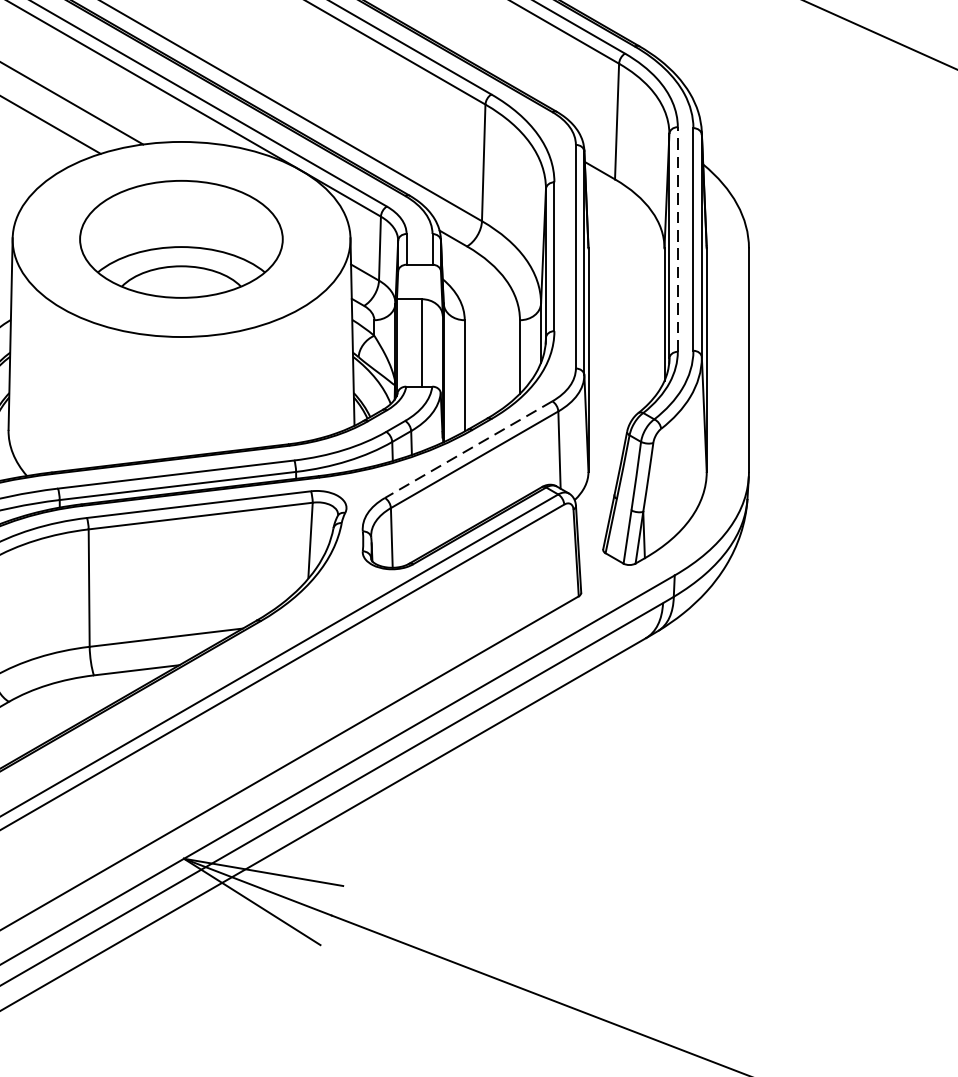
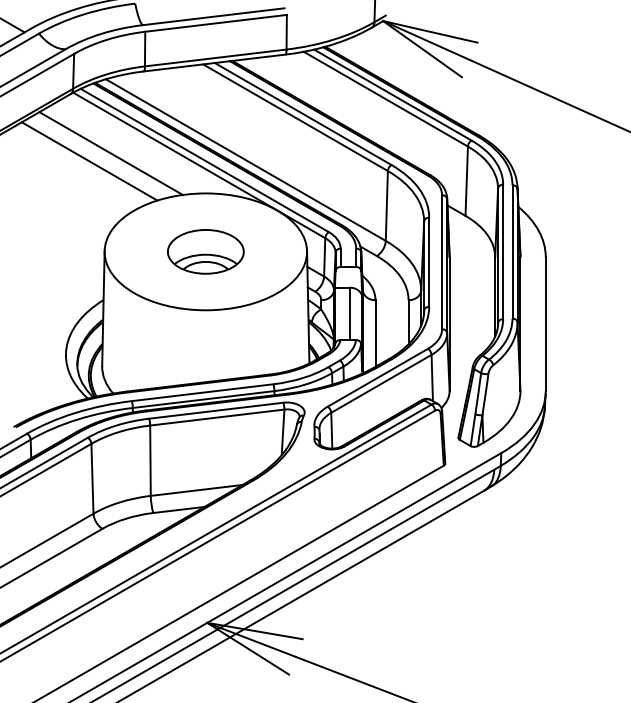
part: (180, 238) -> (205, 251), size x0.62
line: (678, 238) -> (503, 251), dashed -> solid
line: (468, 449) -> (377, 377), dashed -> solid

